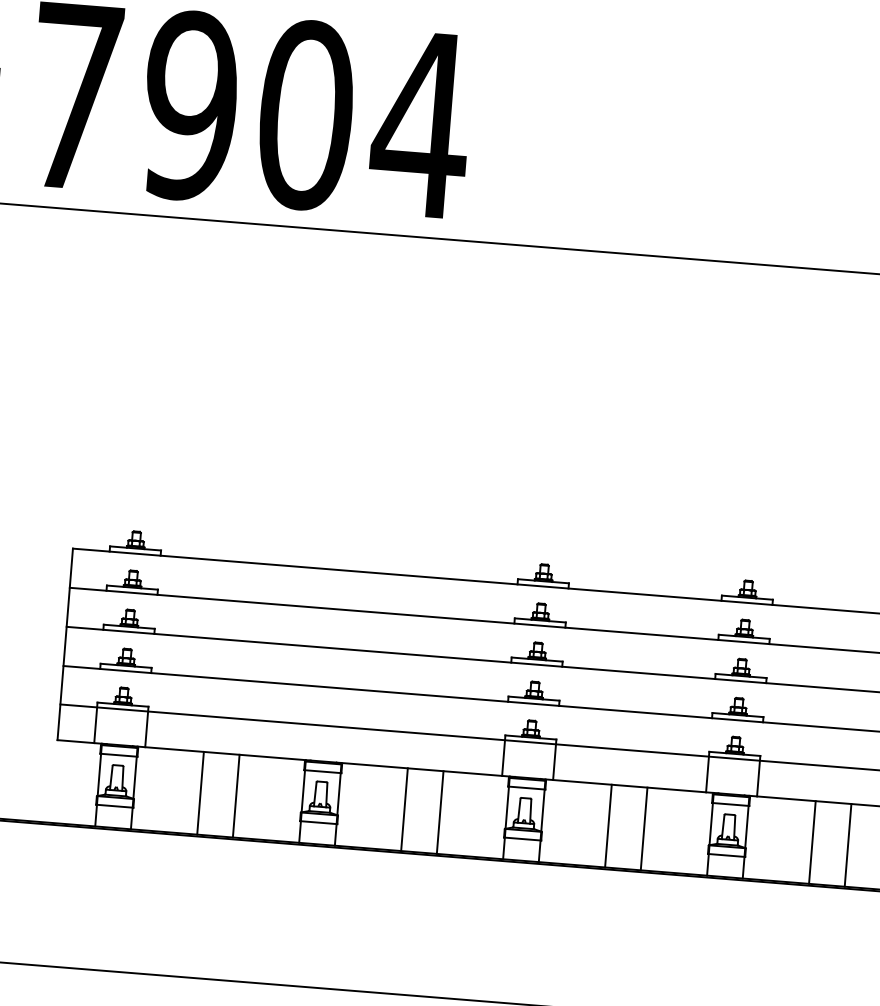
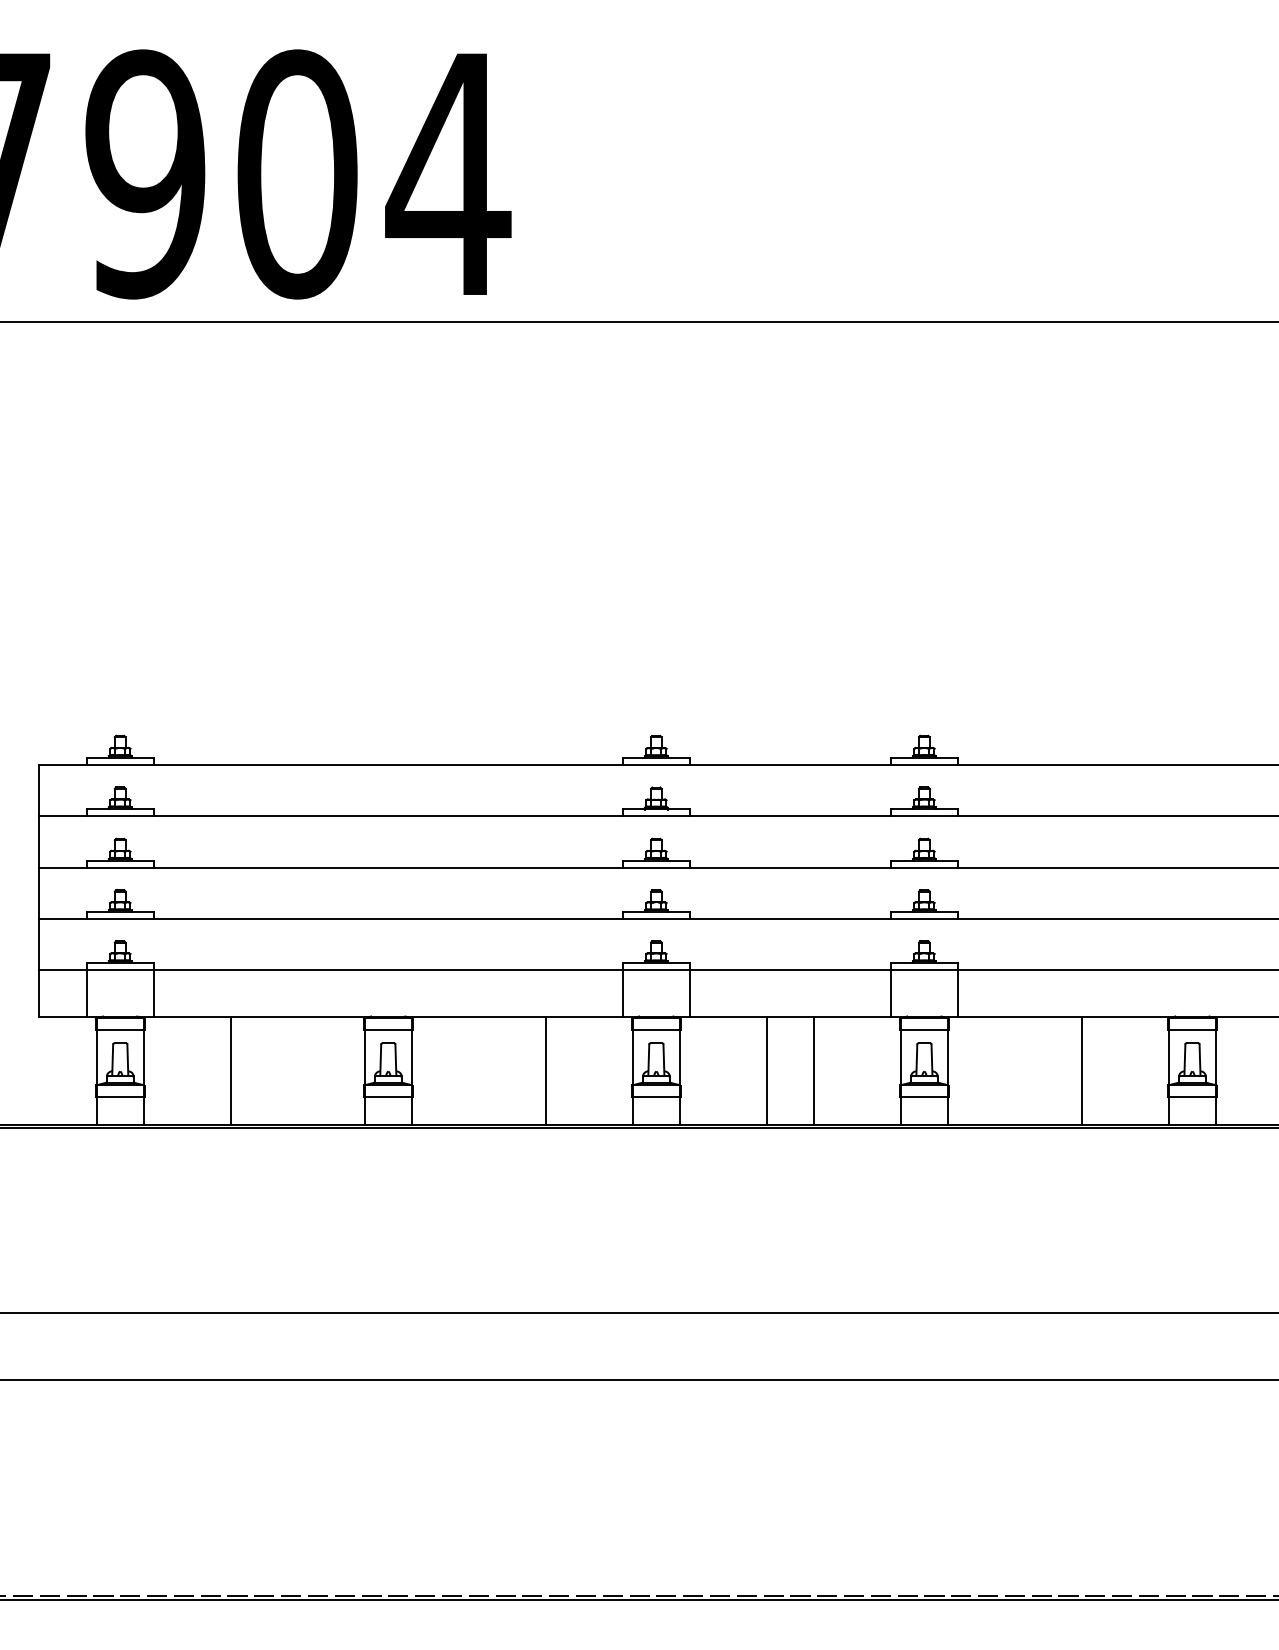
line: (236, 795) -> (277, 1070), removed
line: (404, 809) -> (498, 1070), removed
line: (812, 842) -> (1034, 1070), removed

